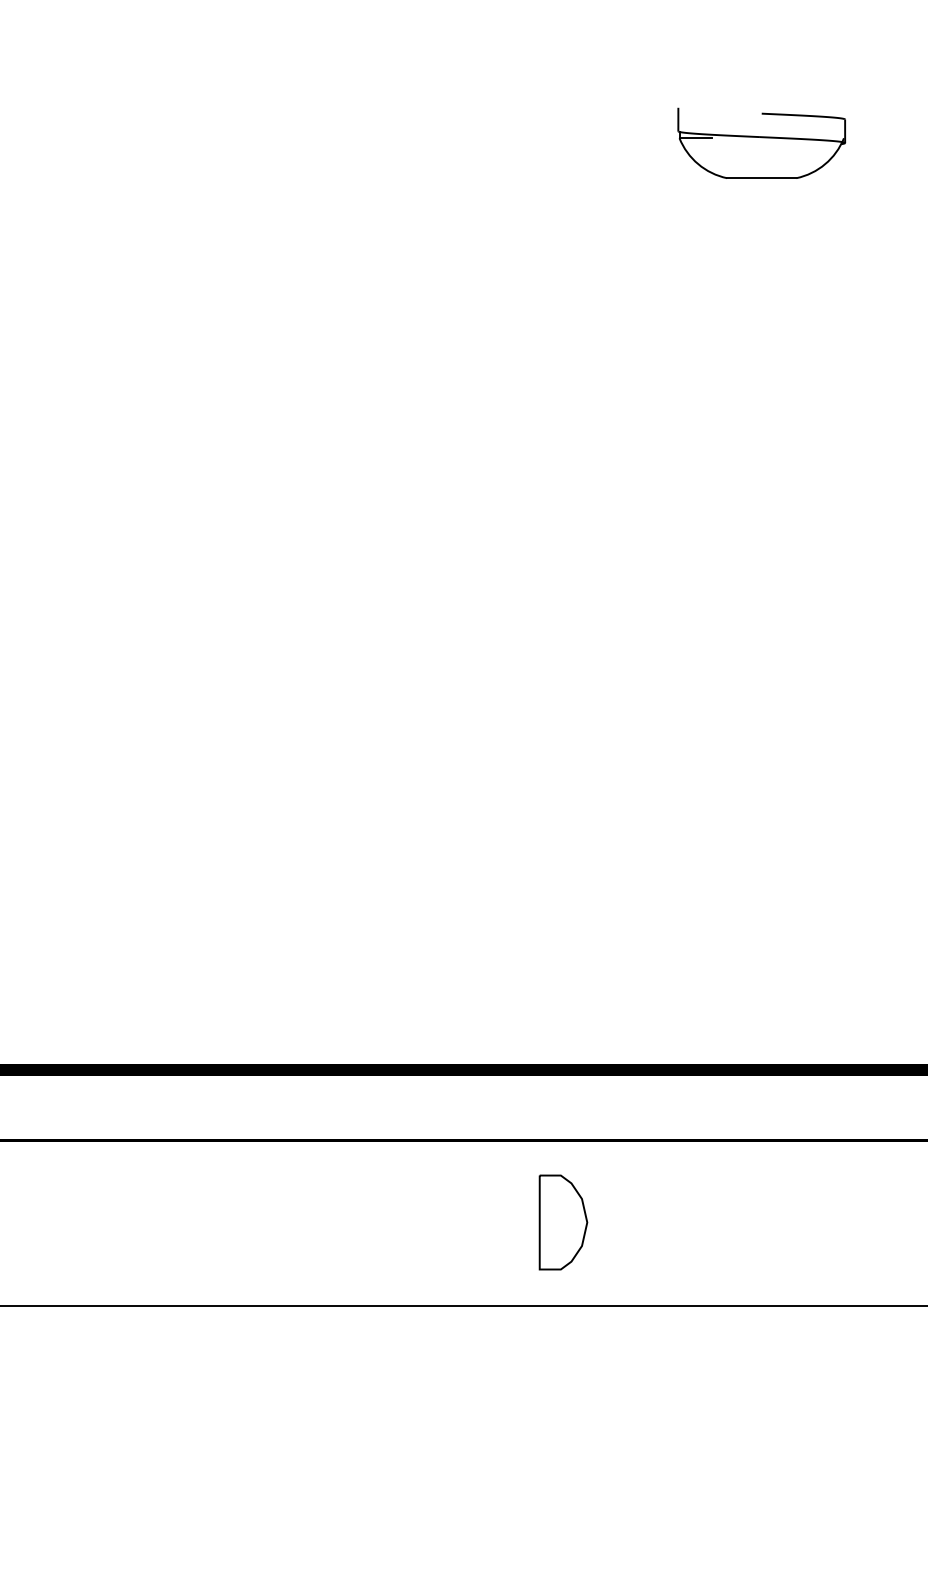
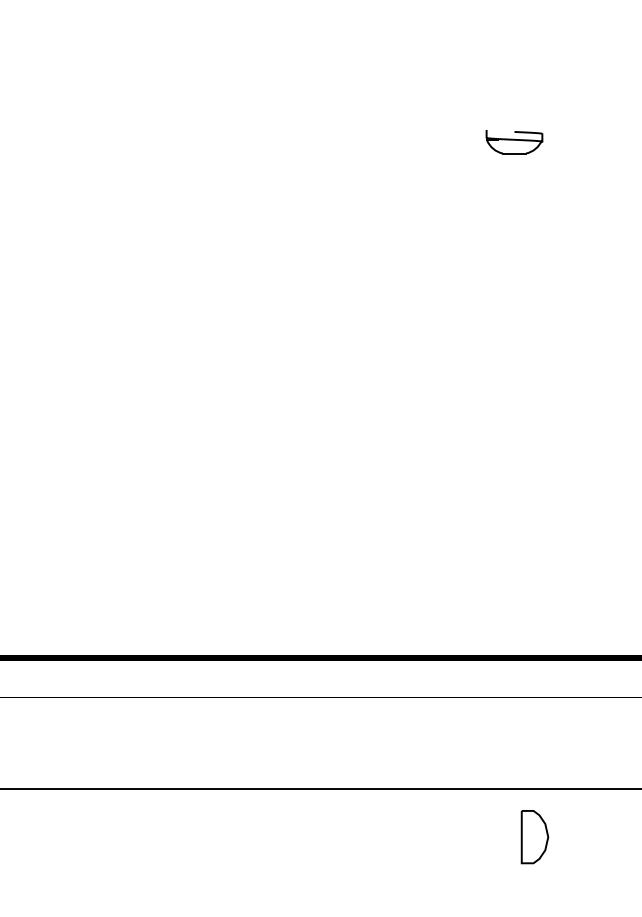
part: (761, 142) -> (514, 141), size x0.6
part: (562, 1223) -> (534, 837), moved

